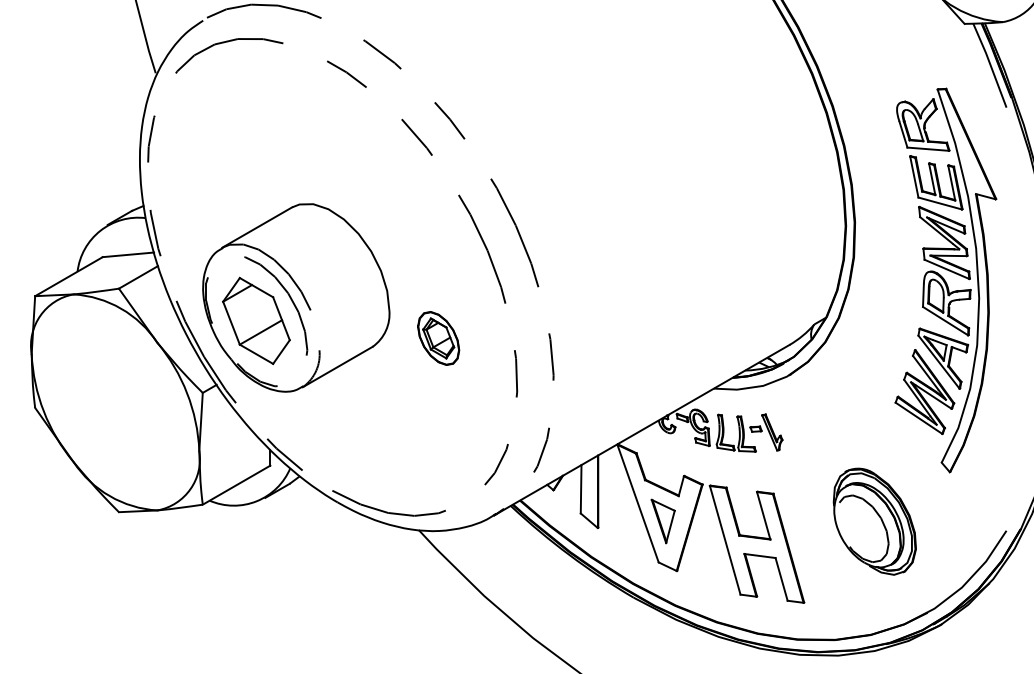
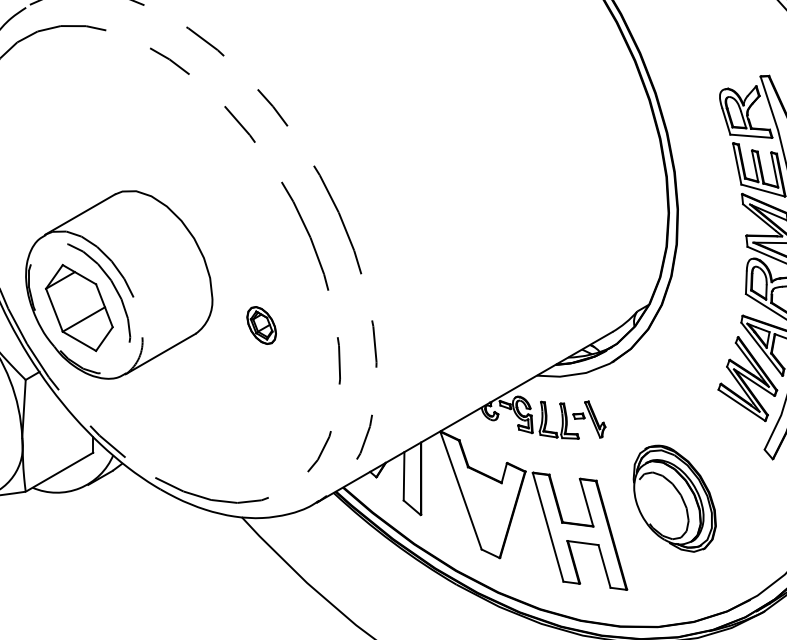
part: (438, 338) -> (261, 325), size x0.7
part: (662, 521) -> (485, 508), removed
part: (874, 521) -> (674, 498), moved

